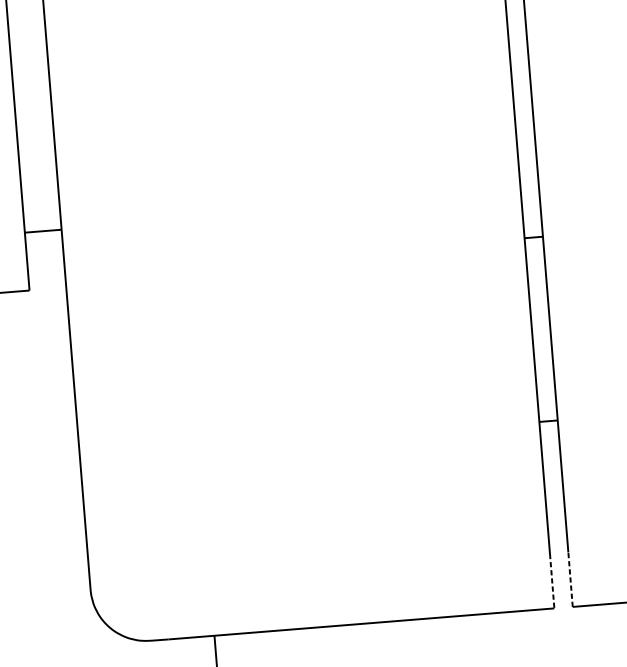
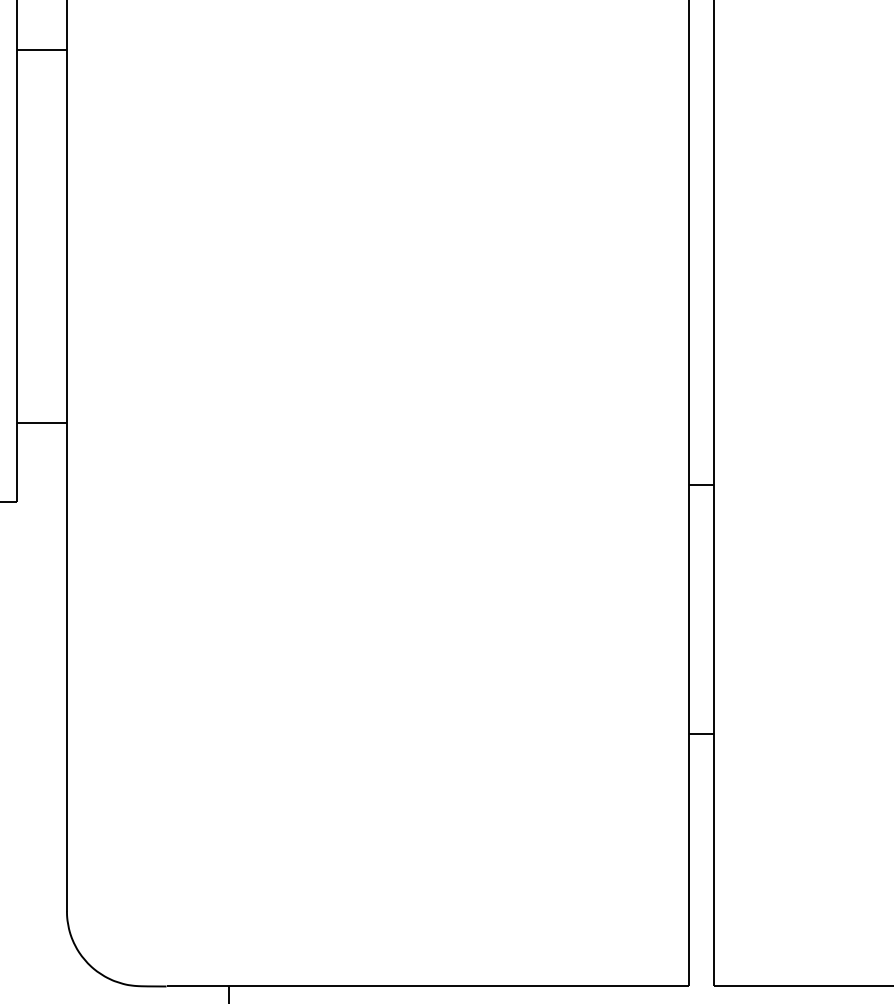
line: (570, 579) -> (714, 949), dashed -> solid
line: (552, 581) -> (689, 949), dashed -> solid

